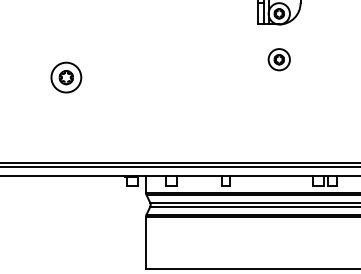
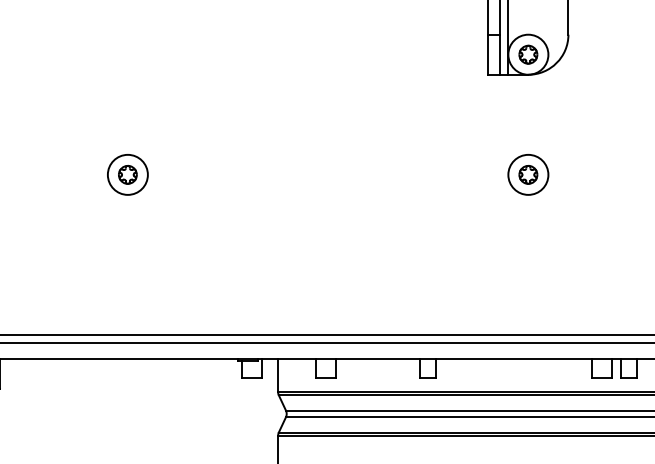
part: (278, 59) -> (526, 174), moved
part: (65, 77) -> (126, 174), size x0.71

